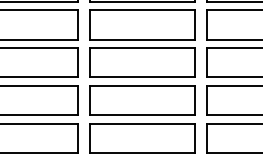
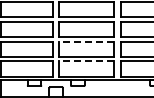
line: (141, 86) -> (86, 41), solid -> dashed
line: (141, 124) -> (86, 61), solid -> dashed

